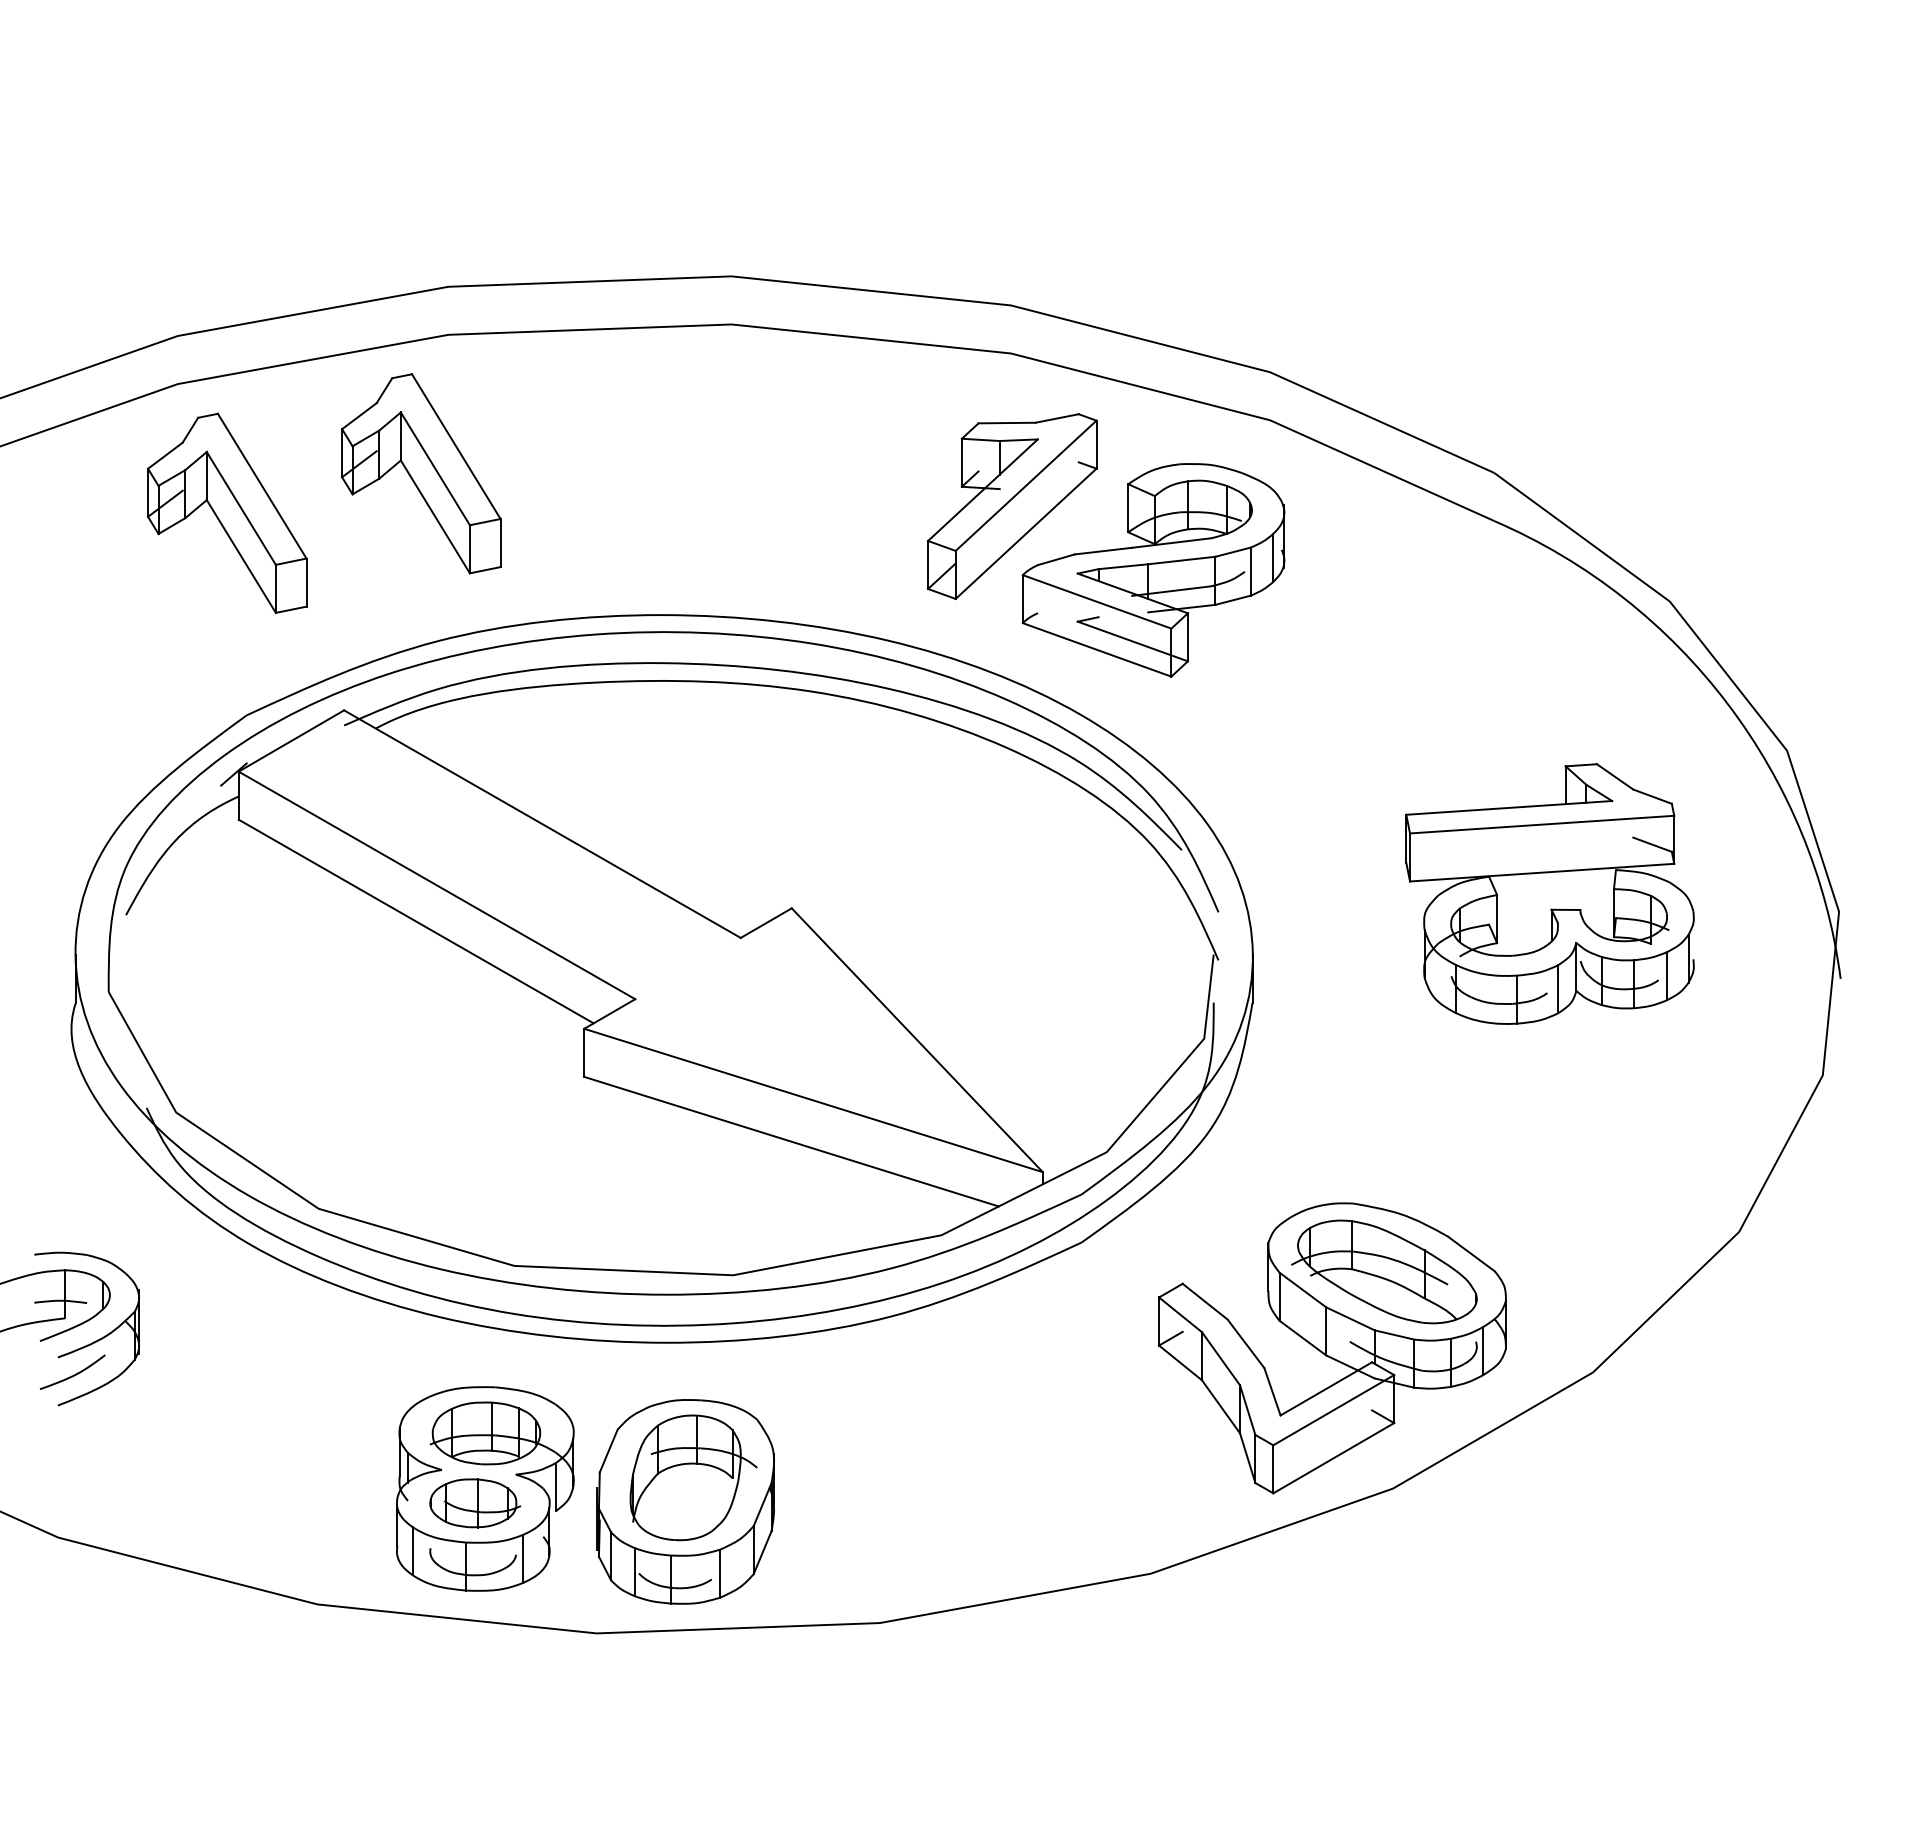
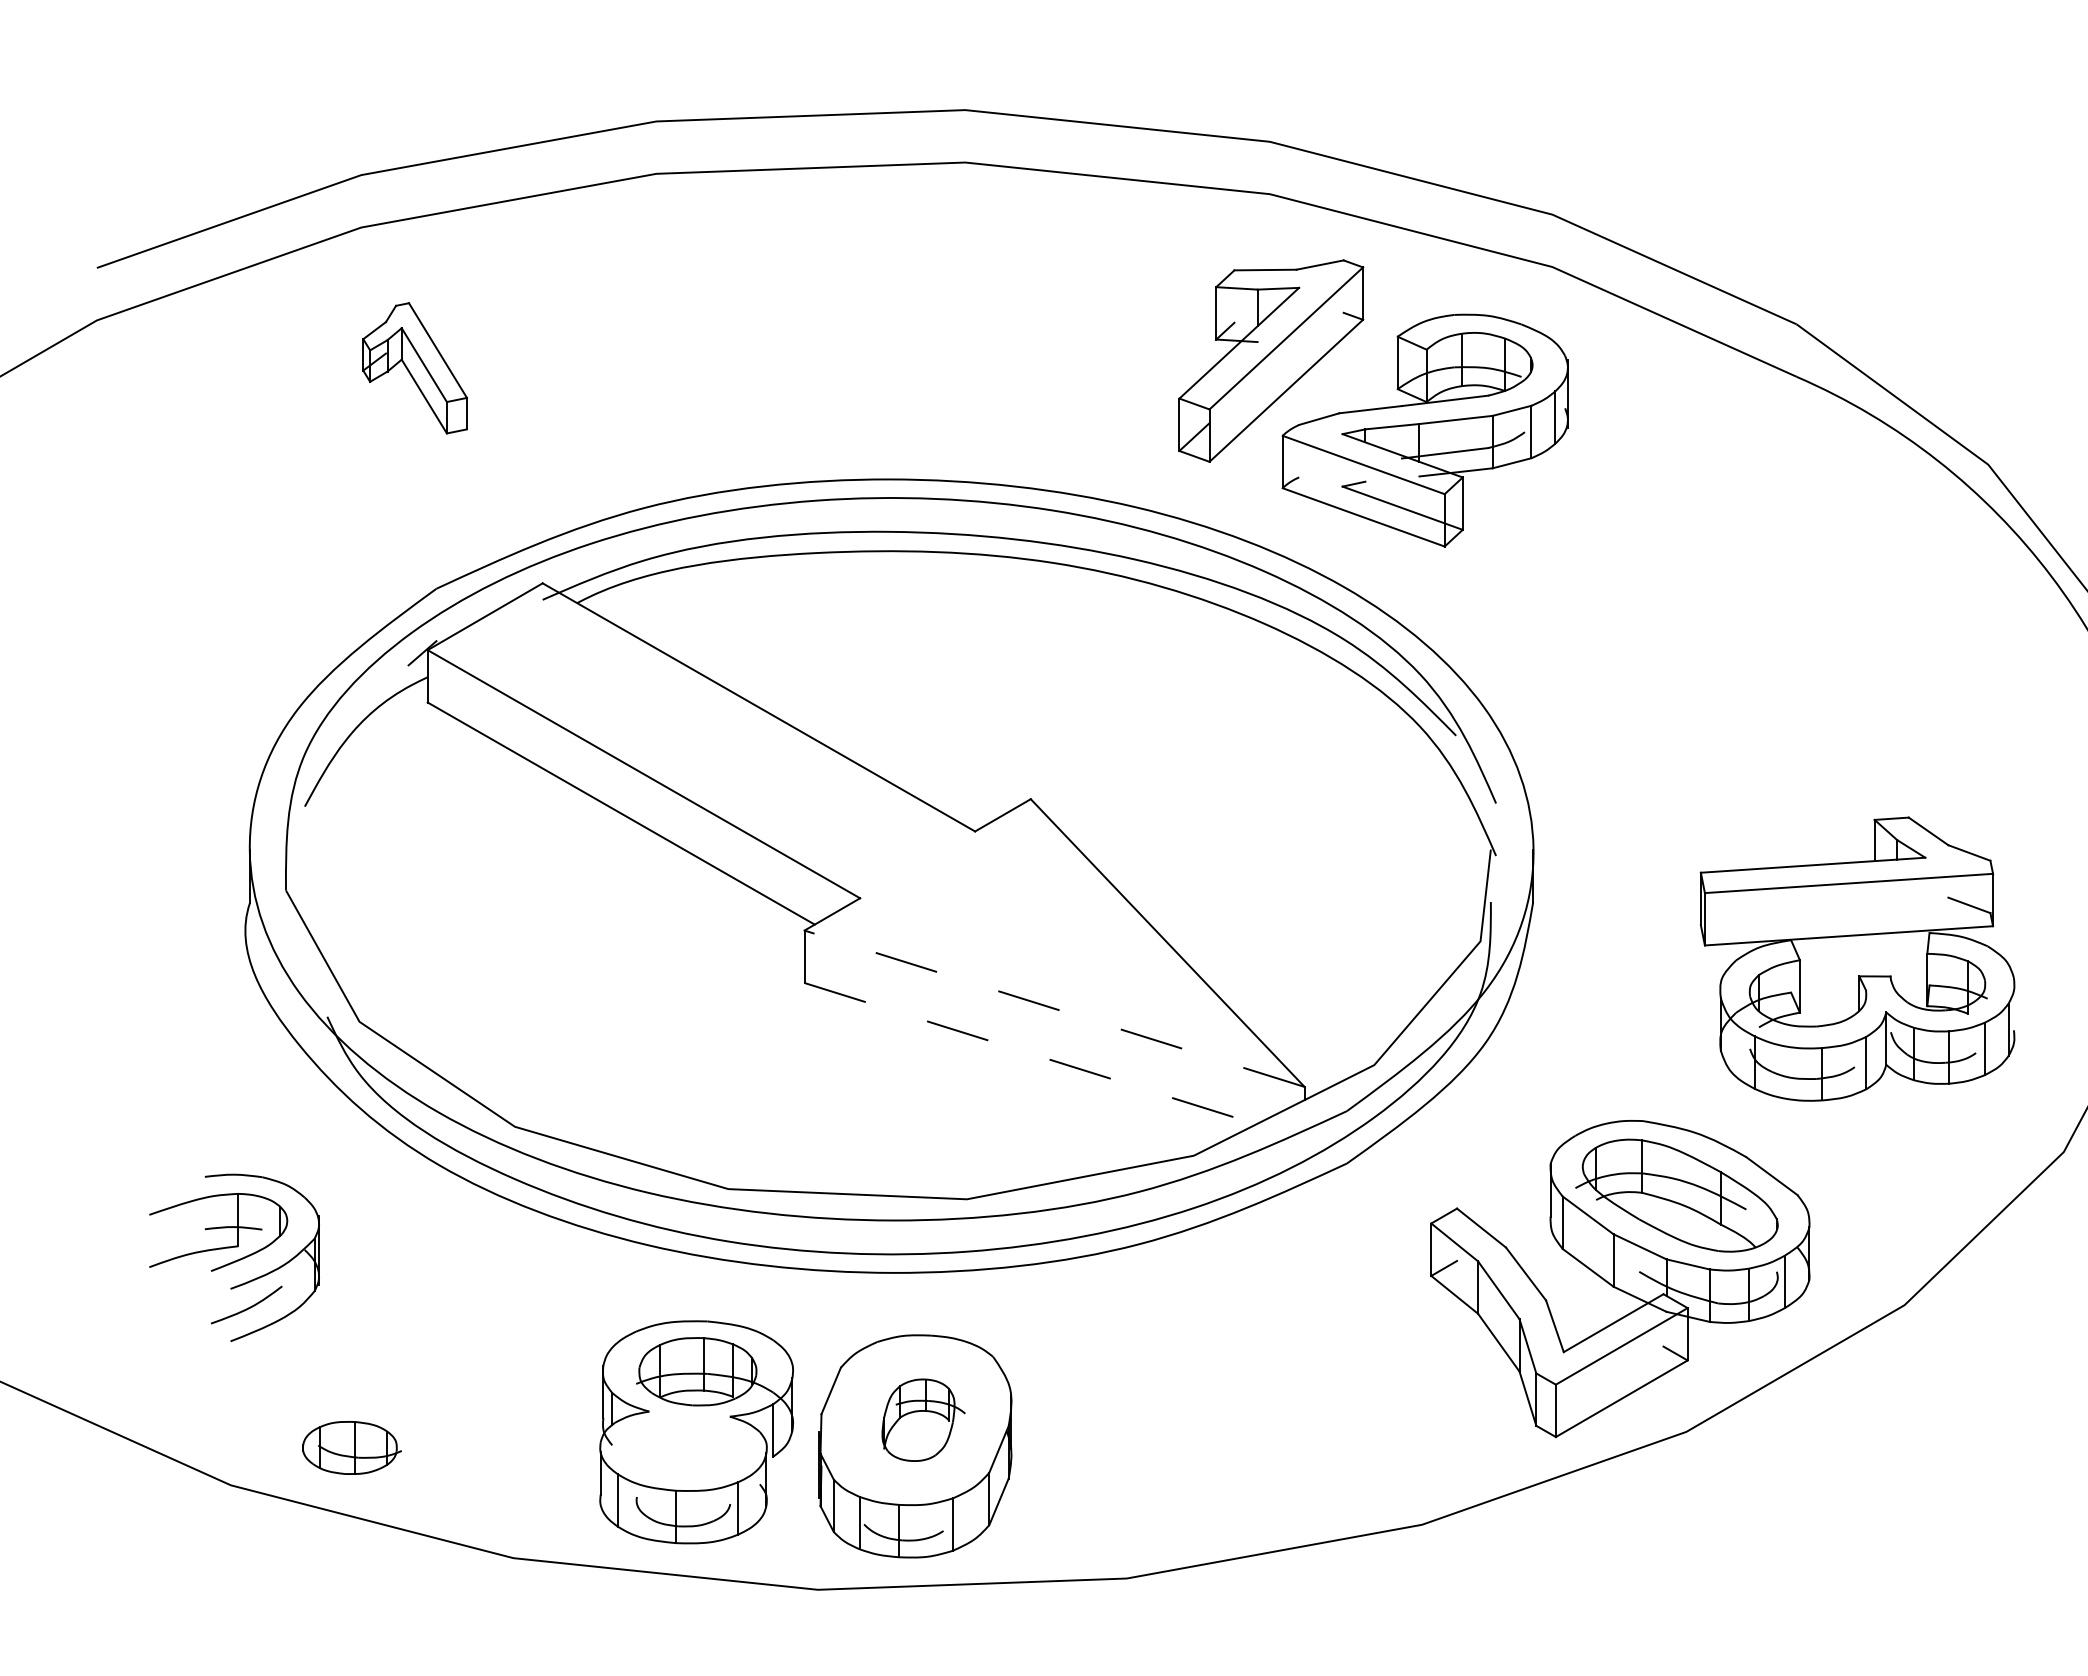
part: (421, 473) -> (627, 325), removed
part: (226, 512) -> (414, 367), size x0.6
part: (1549, 893) -> (1857, 958), moved
line: (813, 1100) -> (1054, 1008), solid -> dashed
line: (791, 1141) -> (1030, 1053), solid -> dashed
part: (693, 1477) -> (923, 1419), size x0.6
part: (475, 1503) -> (352, 1448), moved

